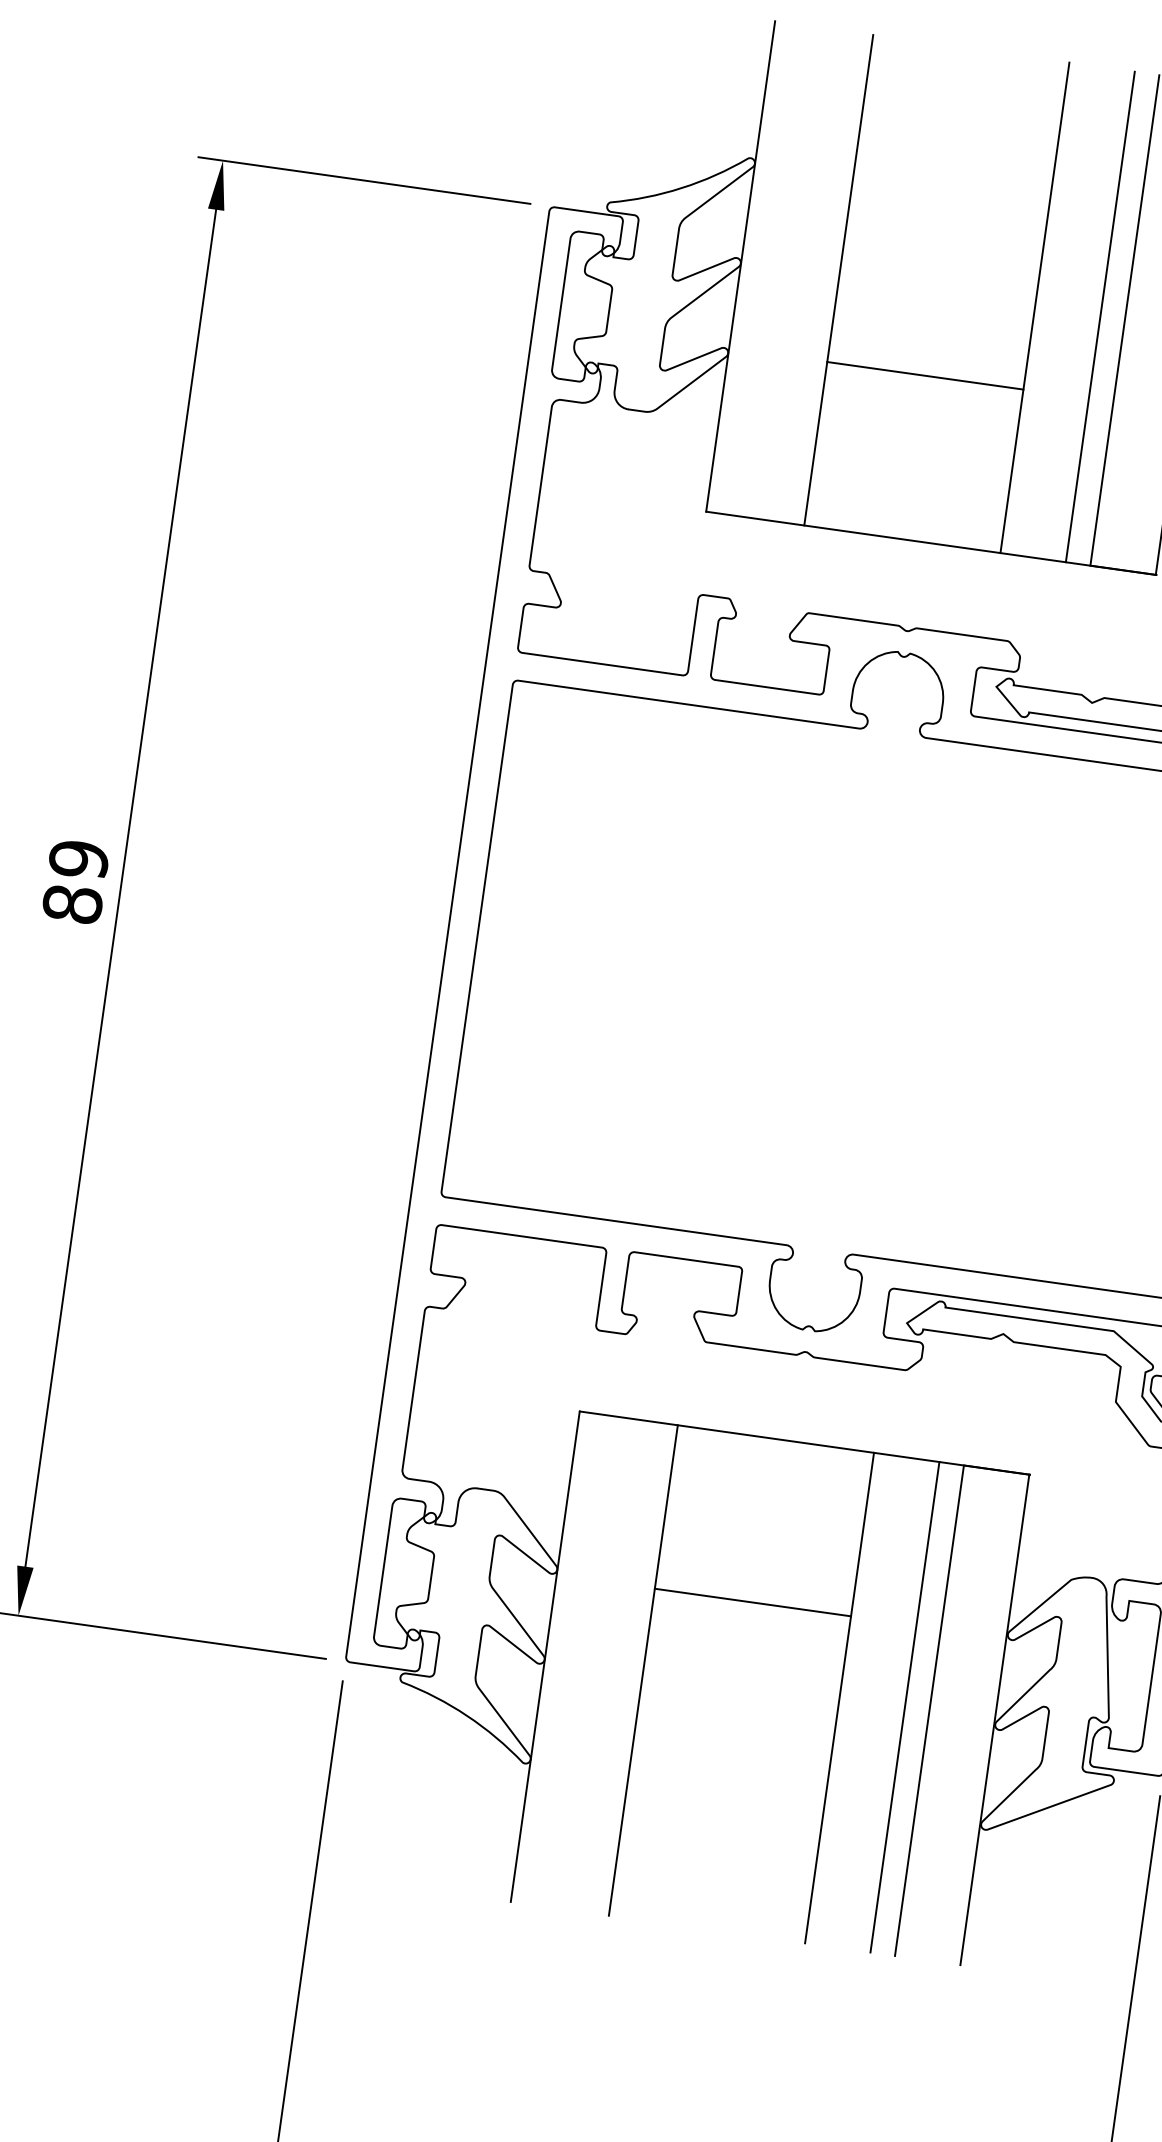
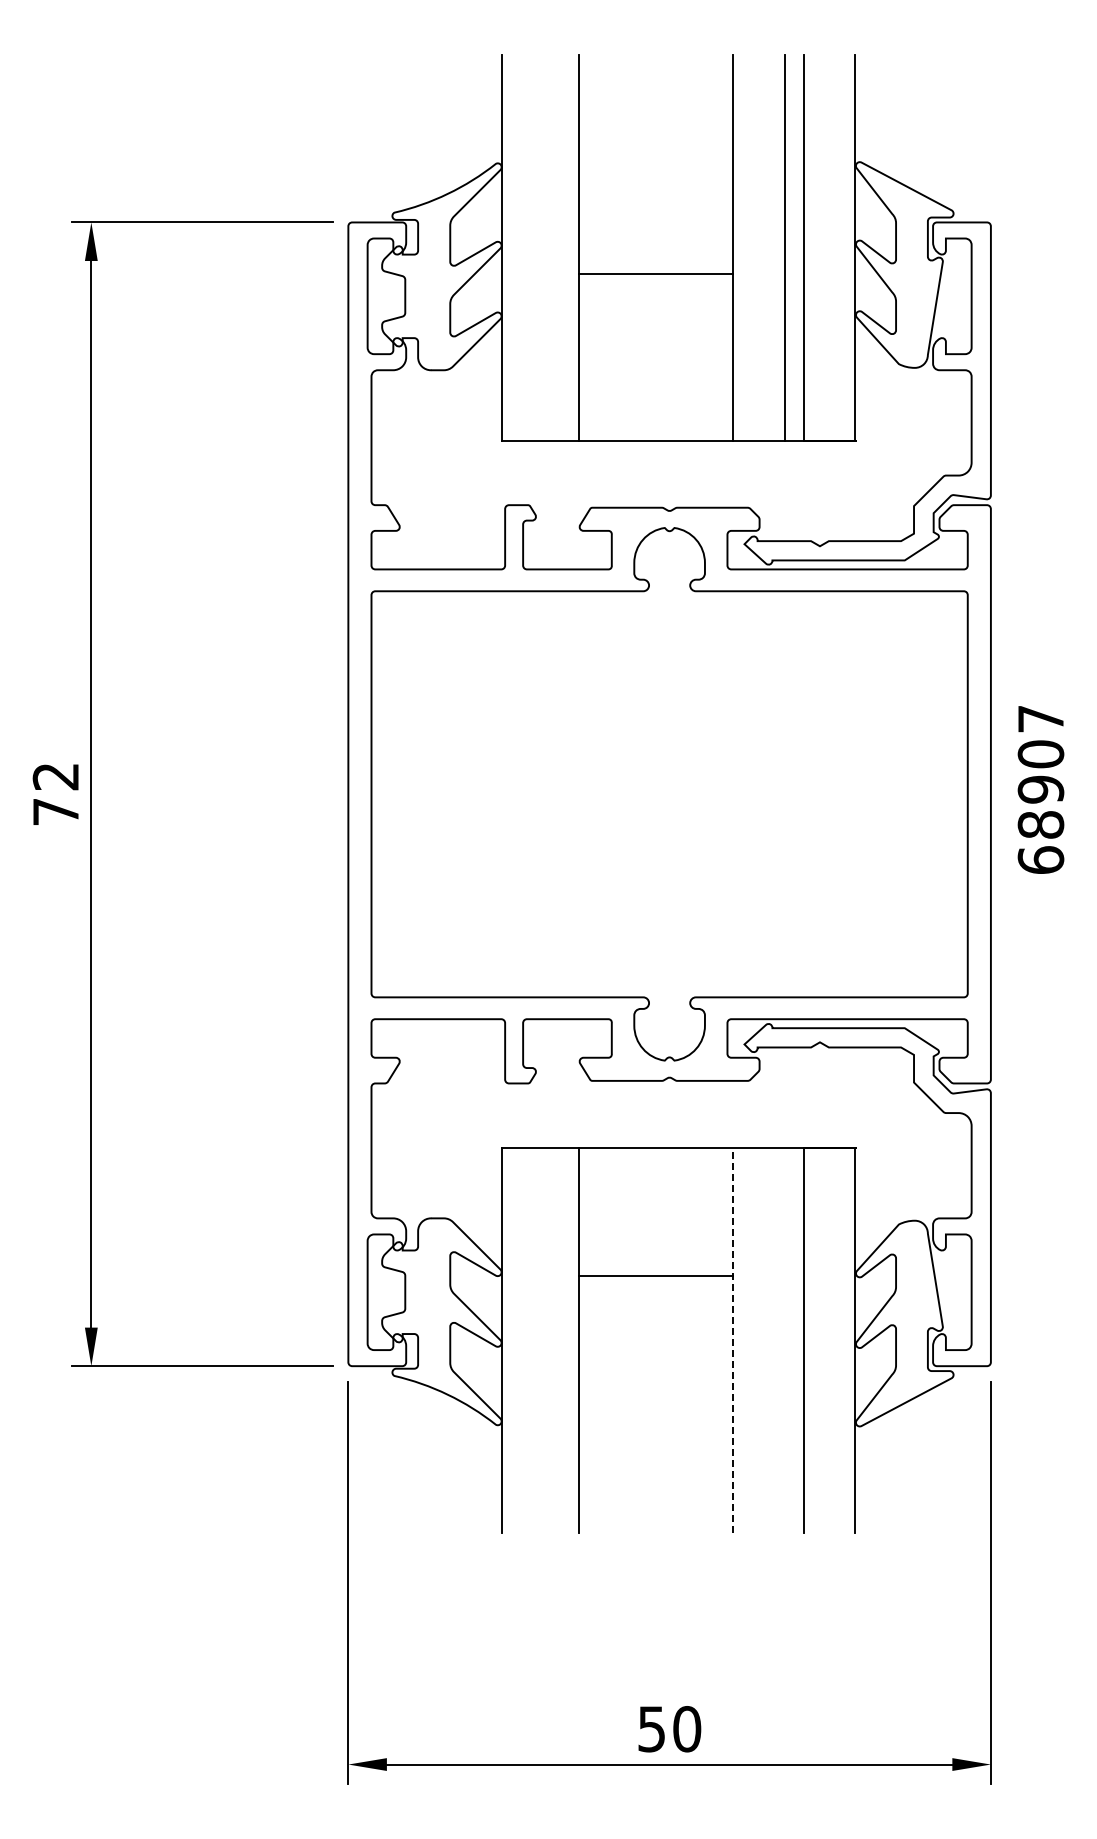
line: (924, 376) -> (655, 274), moved
text: (75, 882) -> (55, 794), 89 -> 72
line: (840, 1697) -> (733, 1340), solid -> dashed
line: (904, 1706) -> (784, 1340), removed

